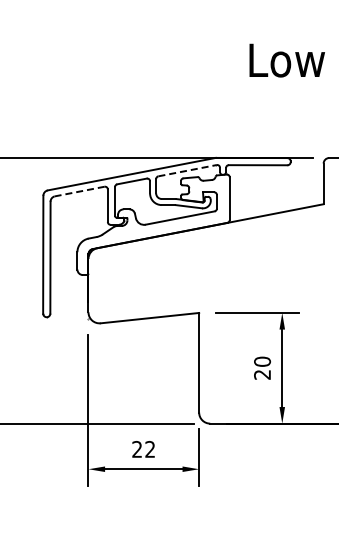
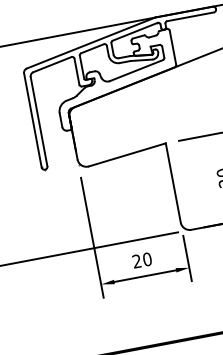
line: (187, 170) -> (135, 31), dashed -> solid
line: (80, 191) -> (53, 64), dashed -> solid
text: (150, 449) -> (147, 259), 22 -> 20

